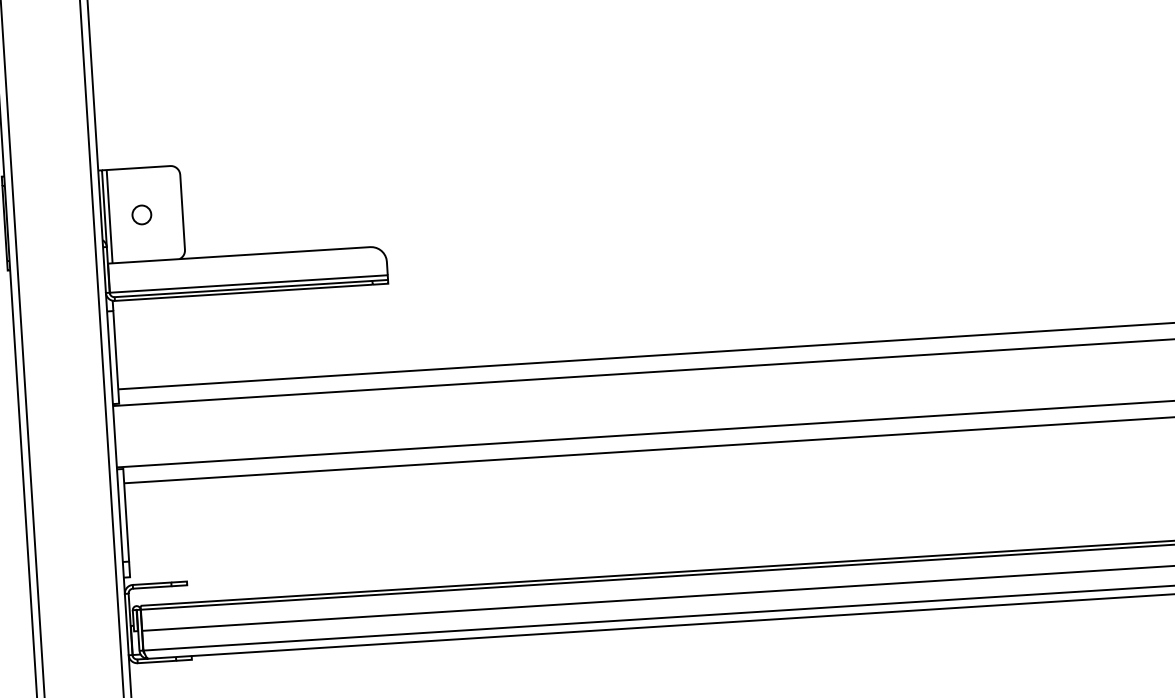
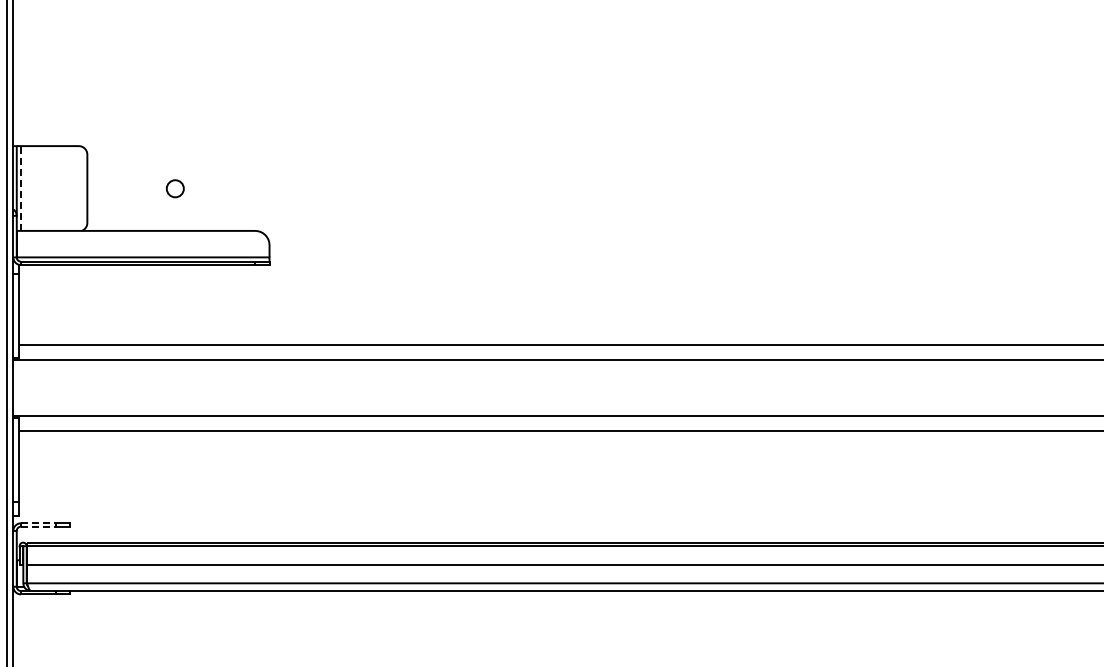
circle: (140, 214) -> (174, 188), moved
line: (110, 216) -> (21, 188), solid -> dashed
line: (171, 583) -> (56, 524), solid -> dashed

